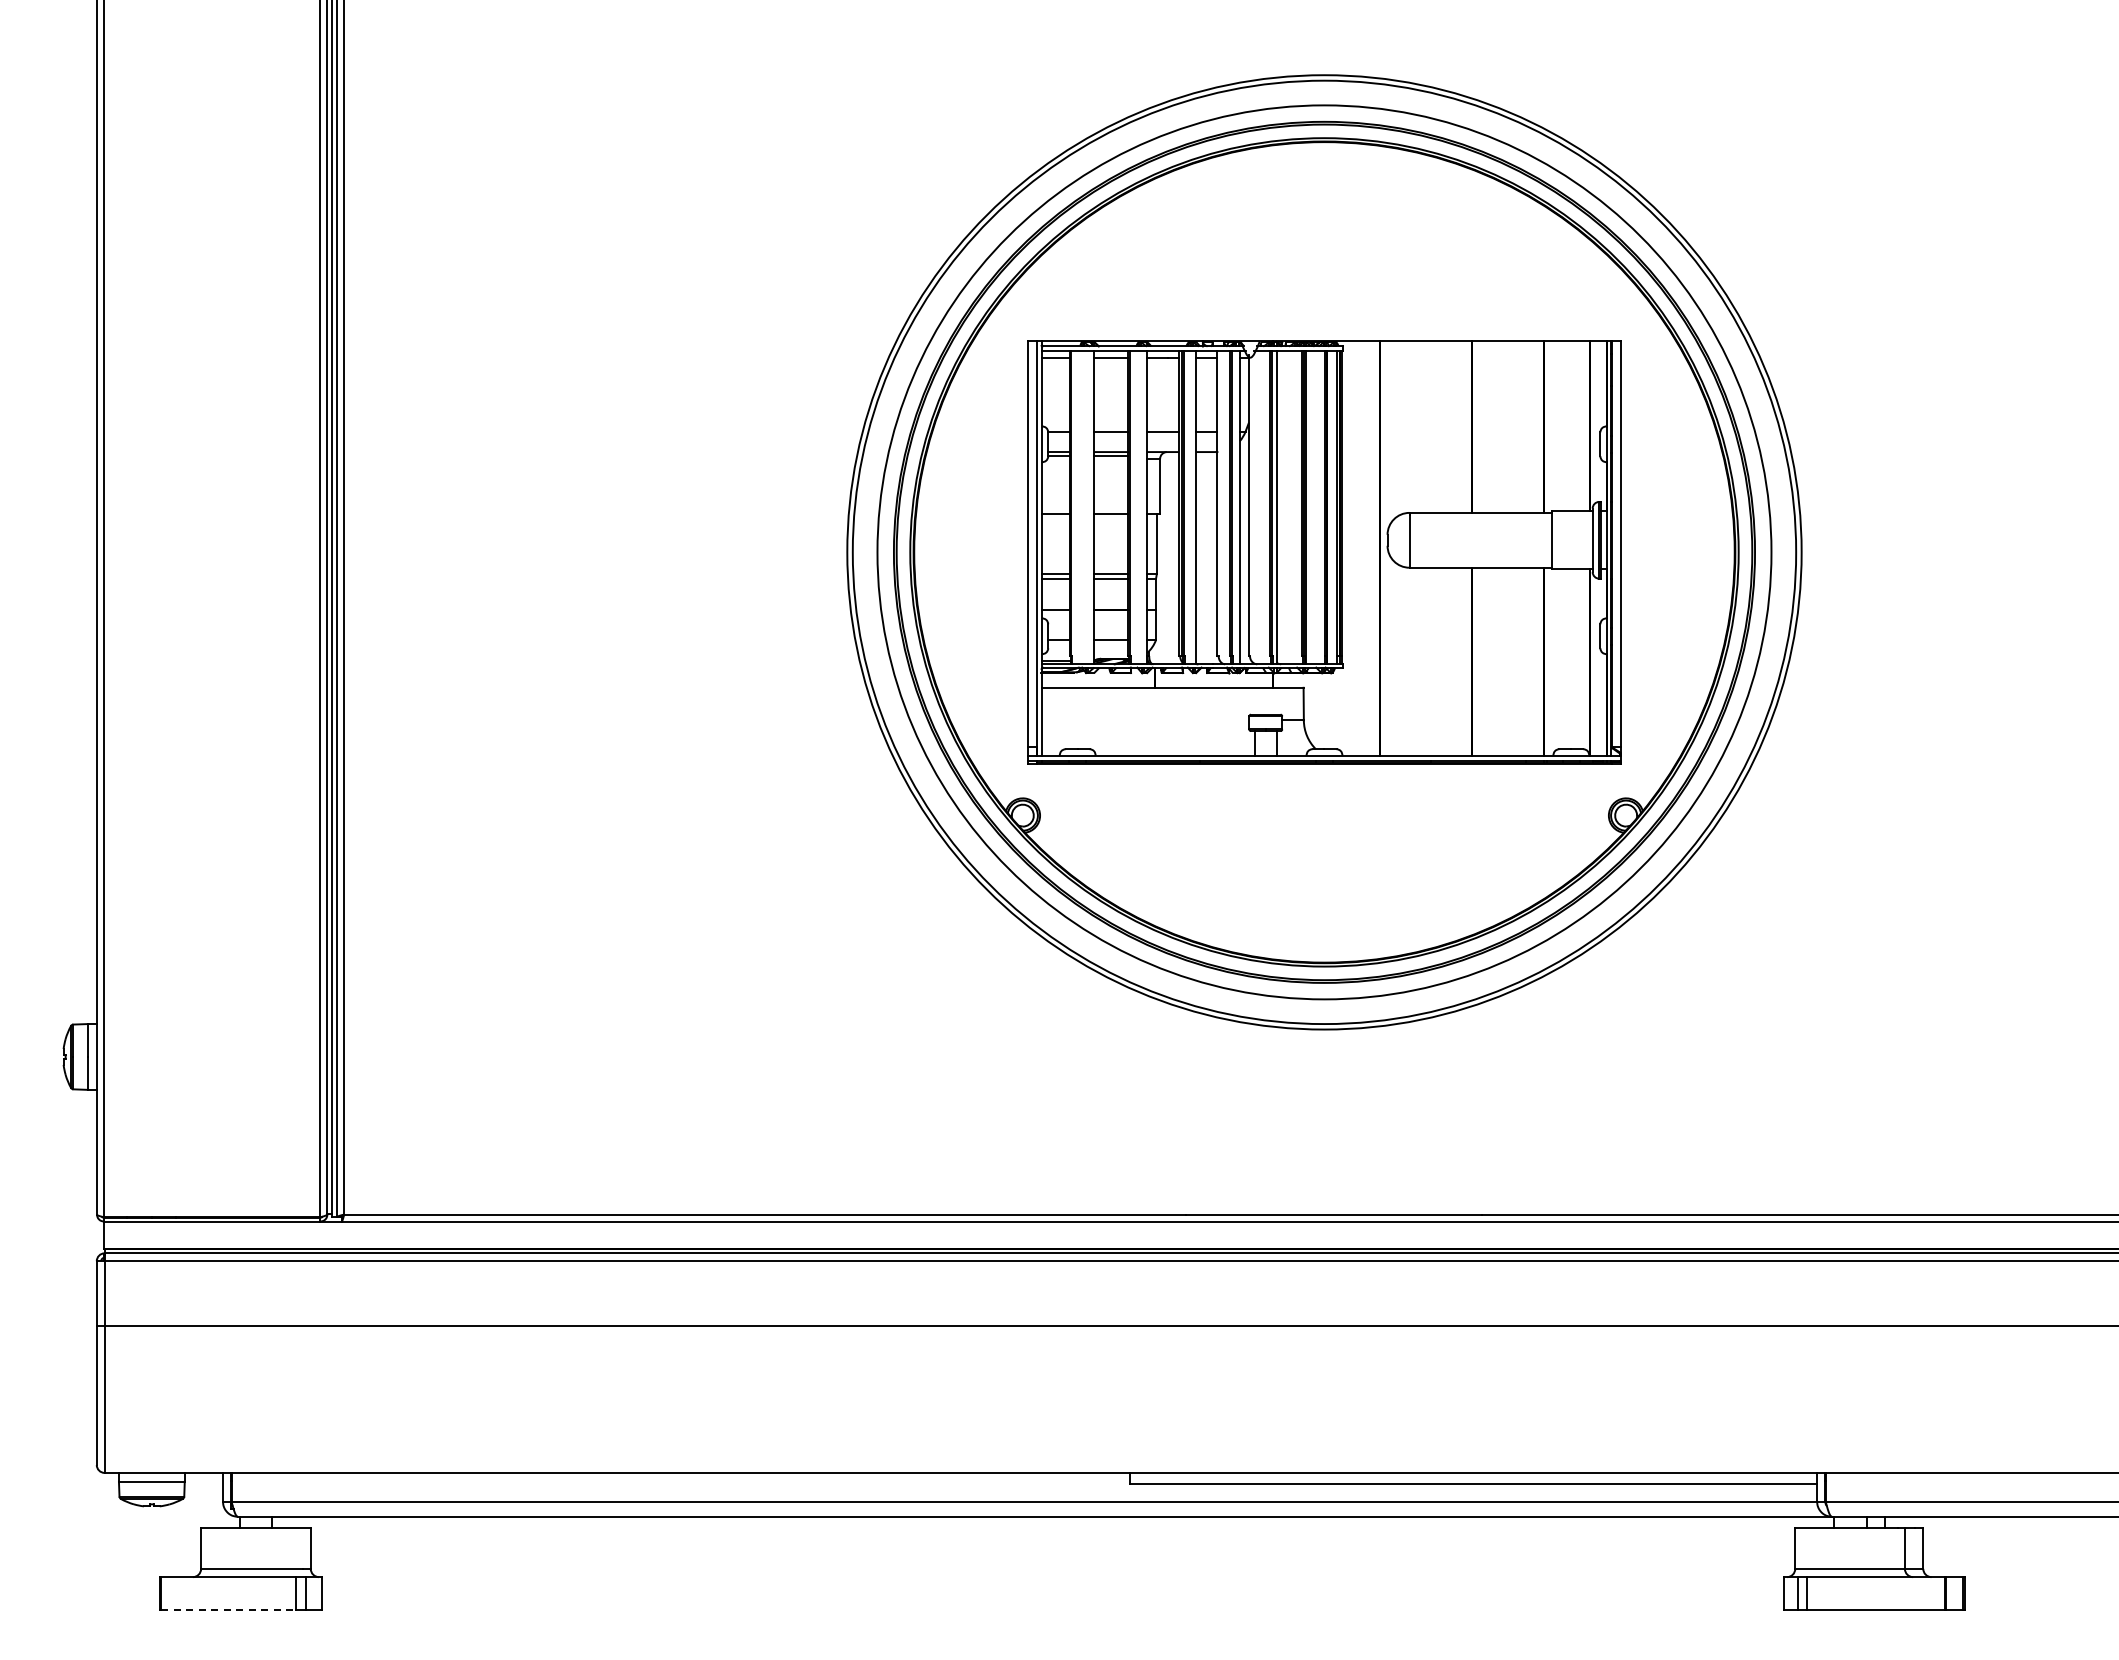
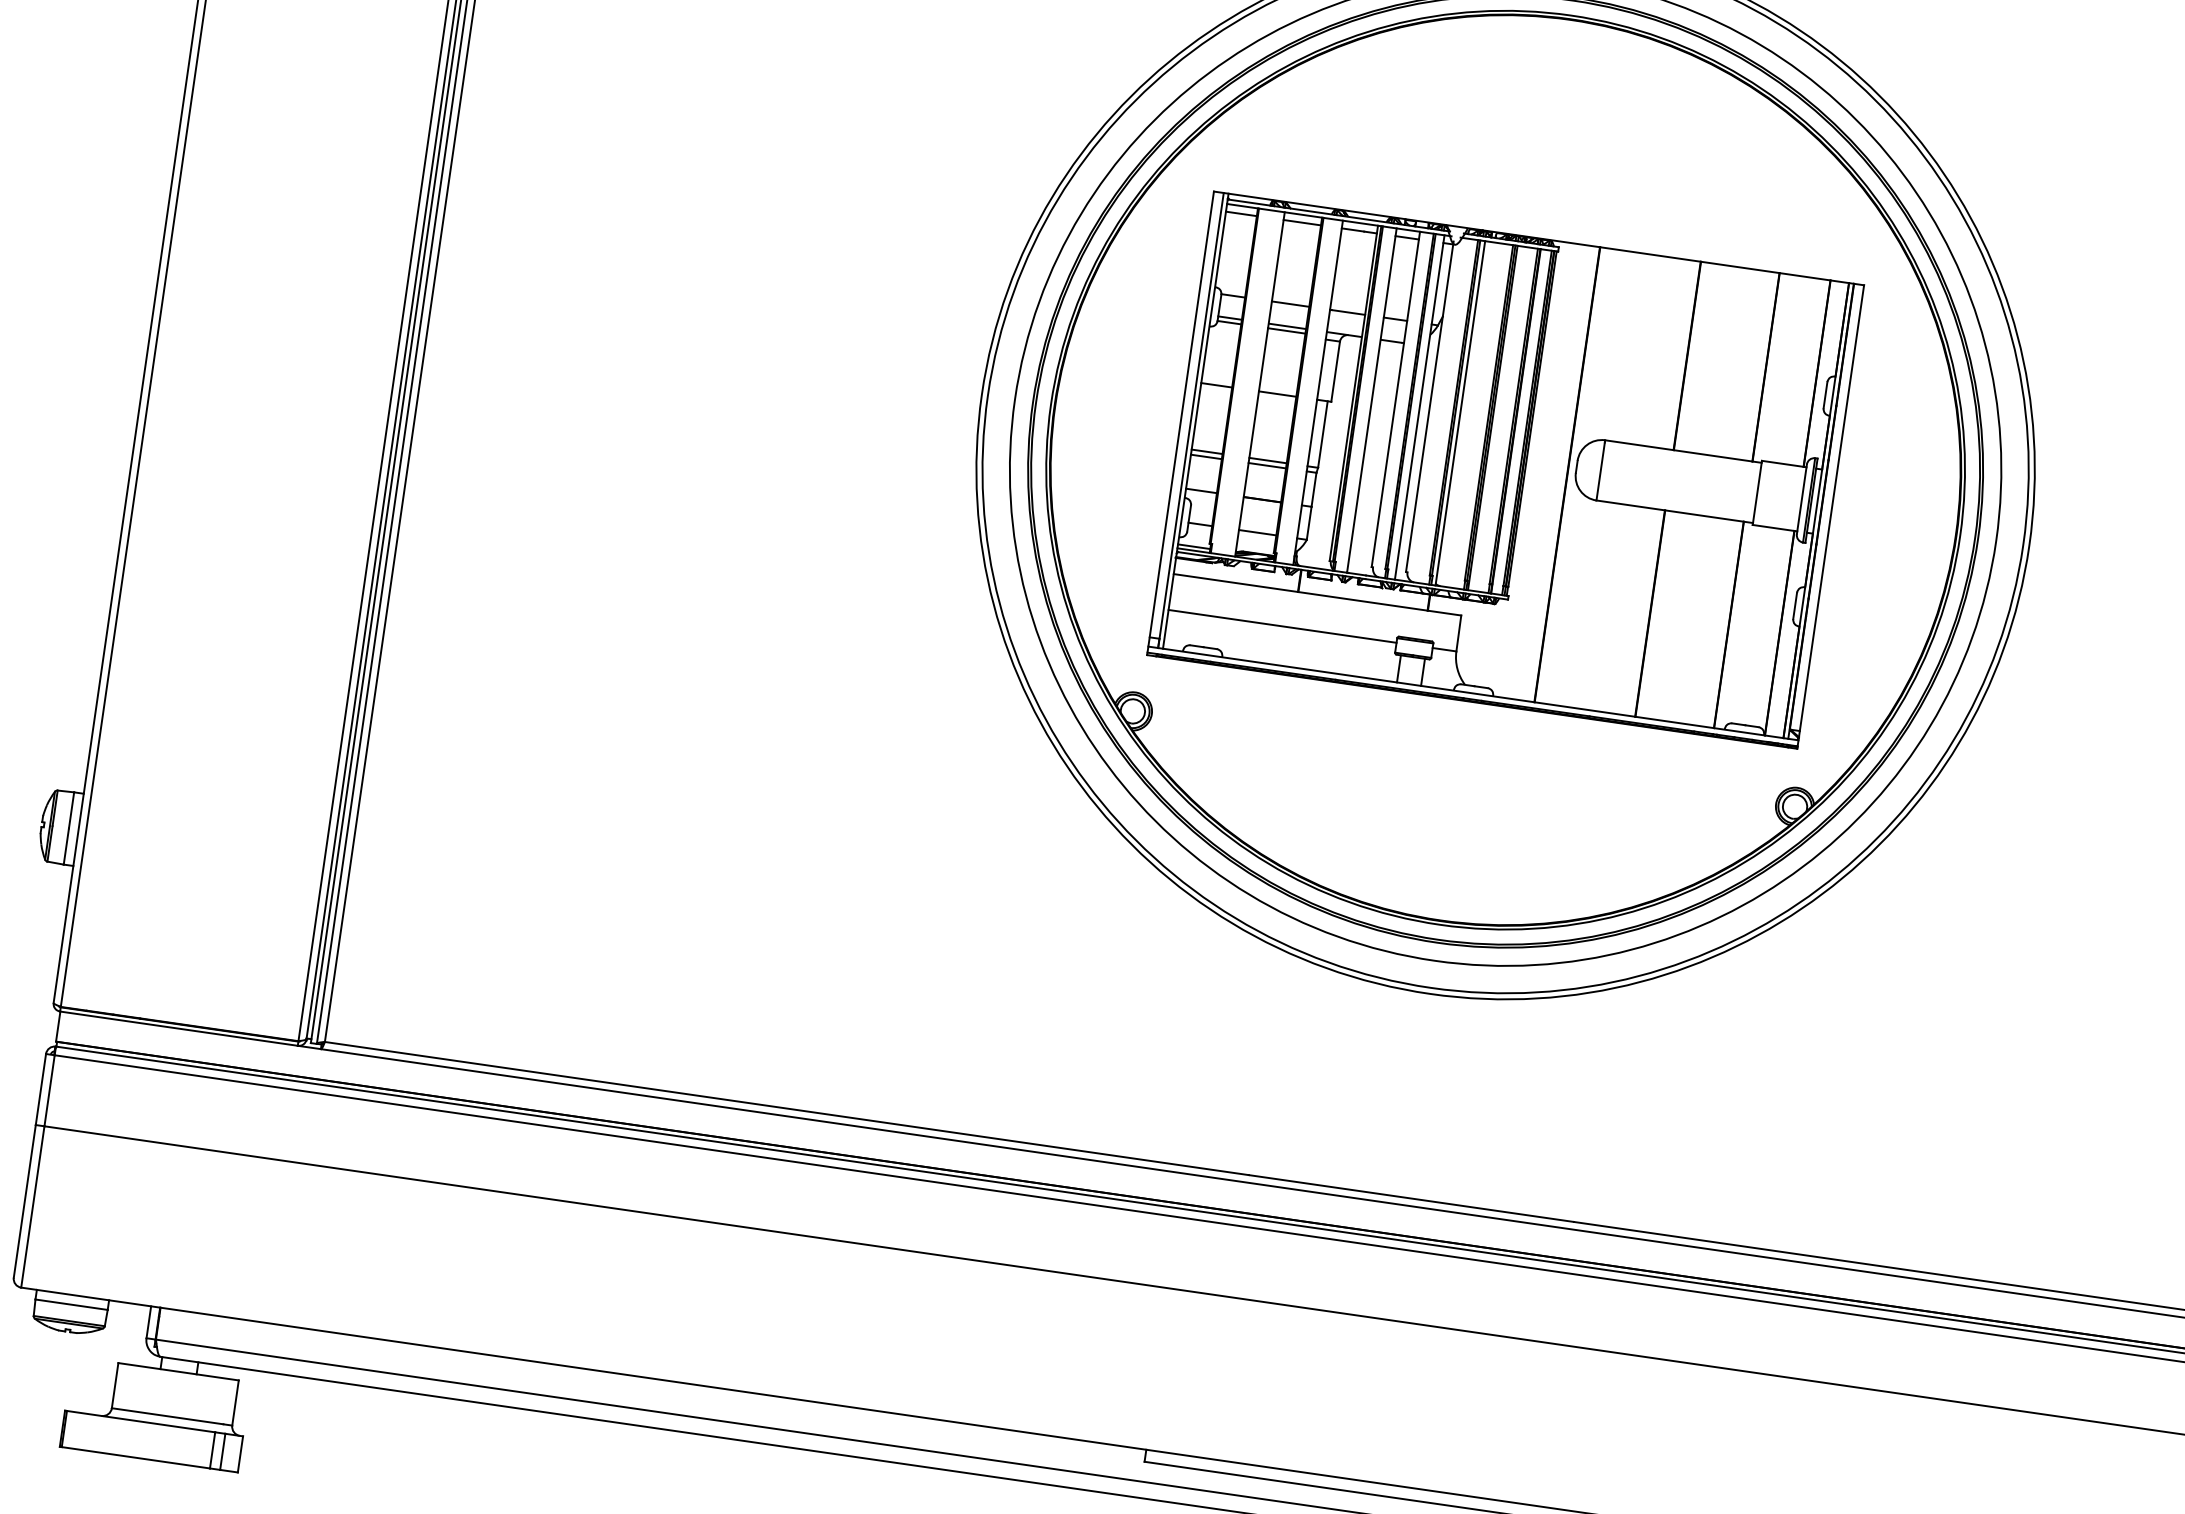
line: (1145, 720) -> (1282, 626), added
line: (228, 1610) -> (135, 1458), dashed -> solid

